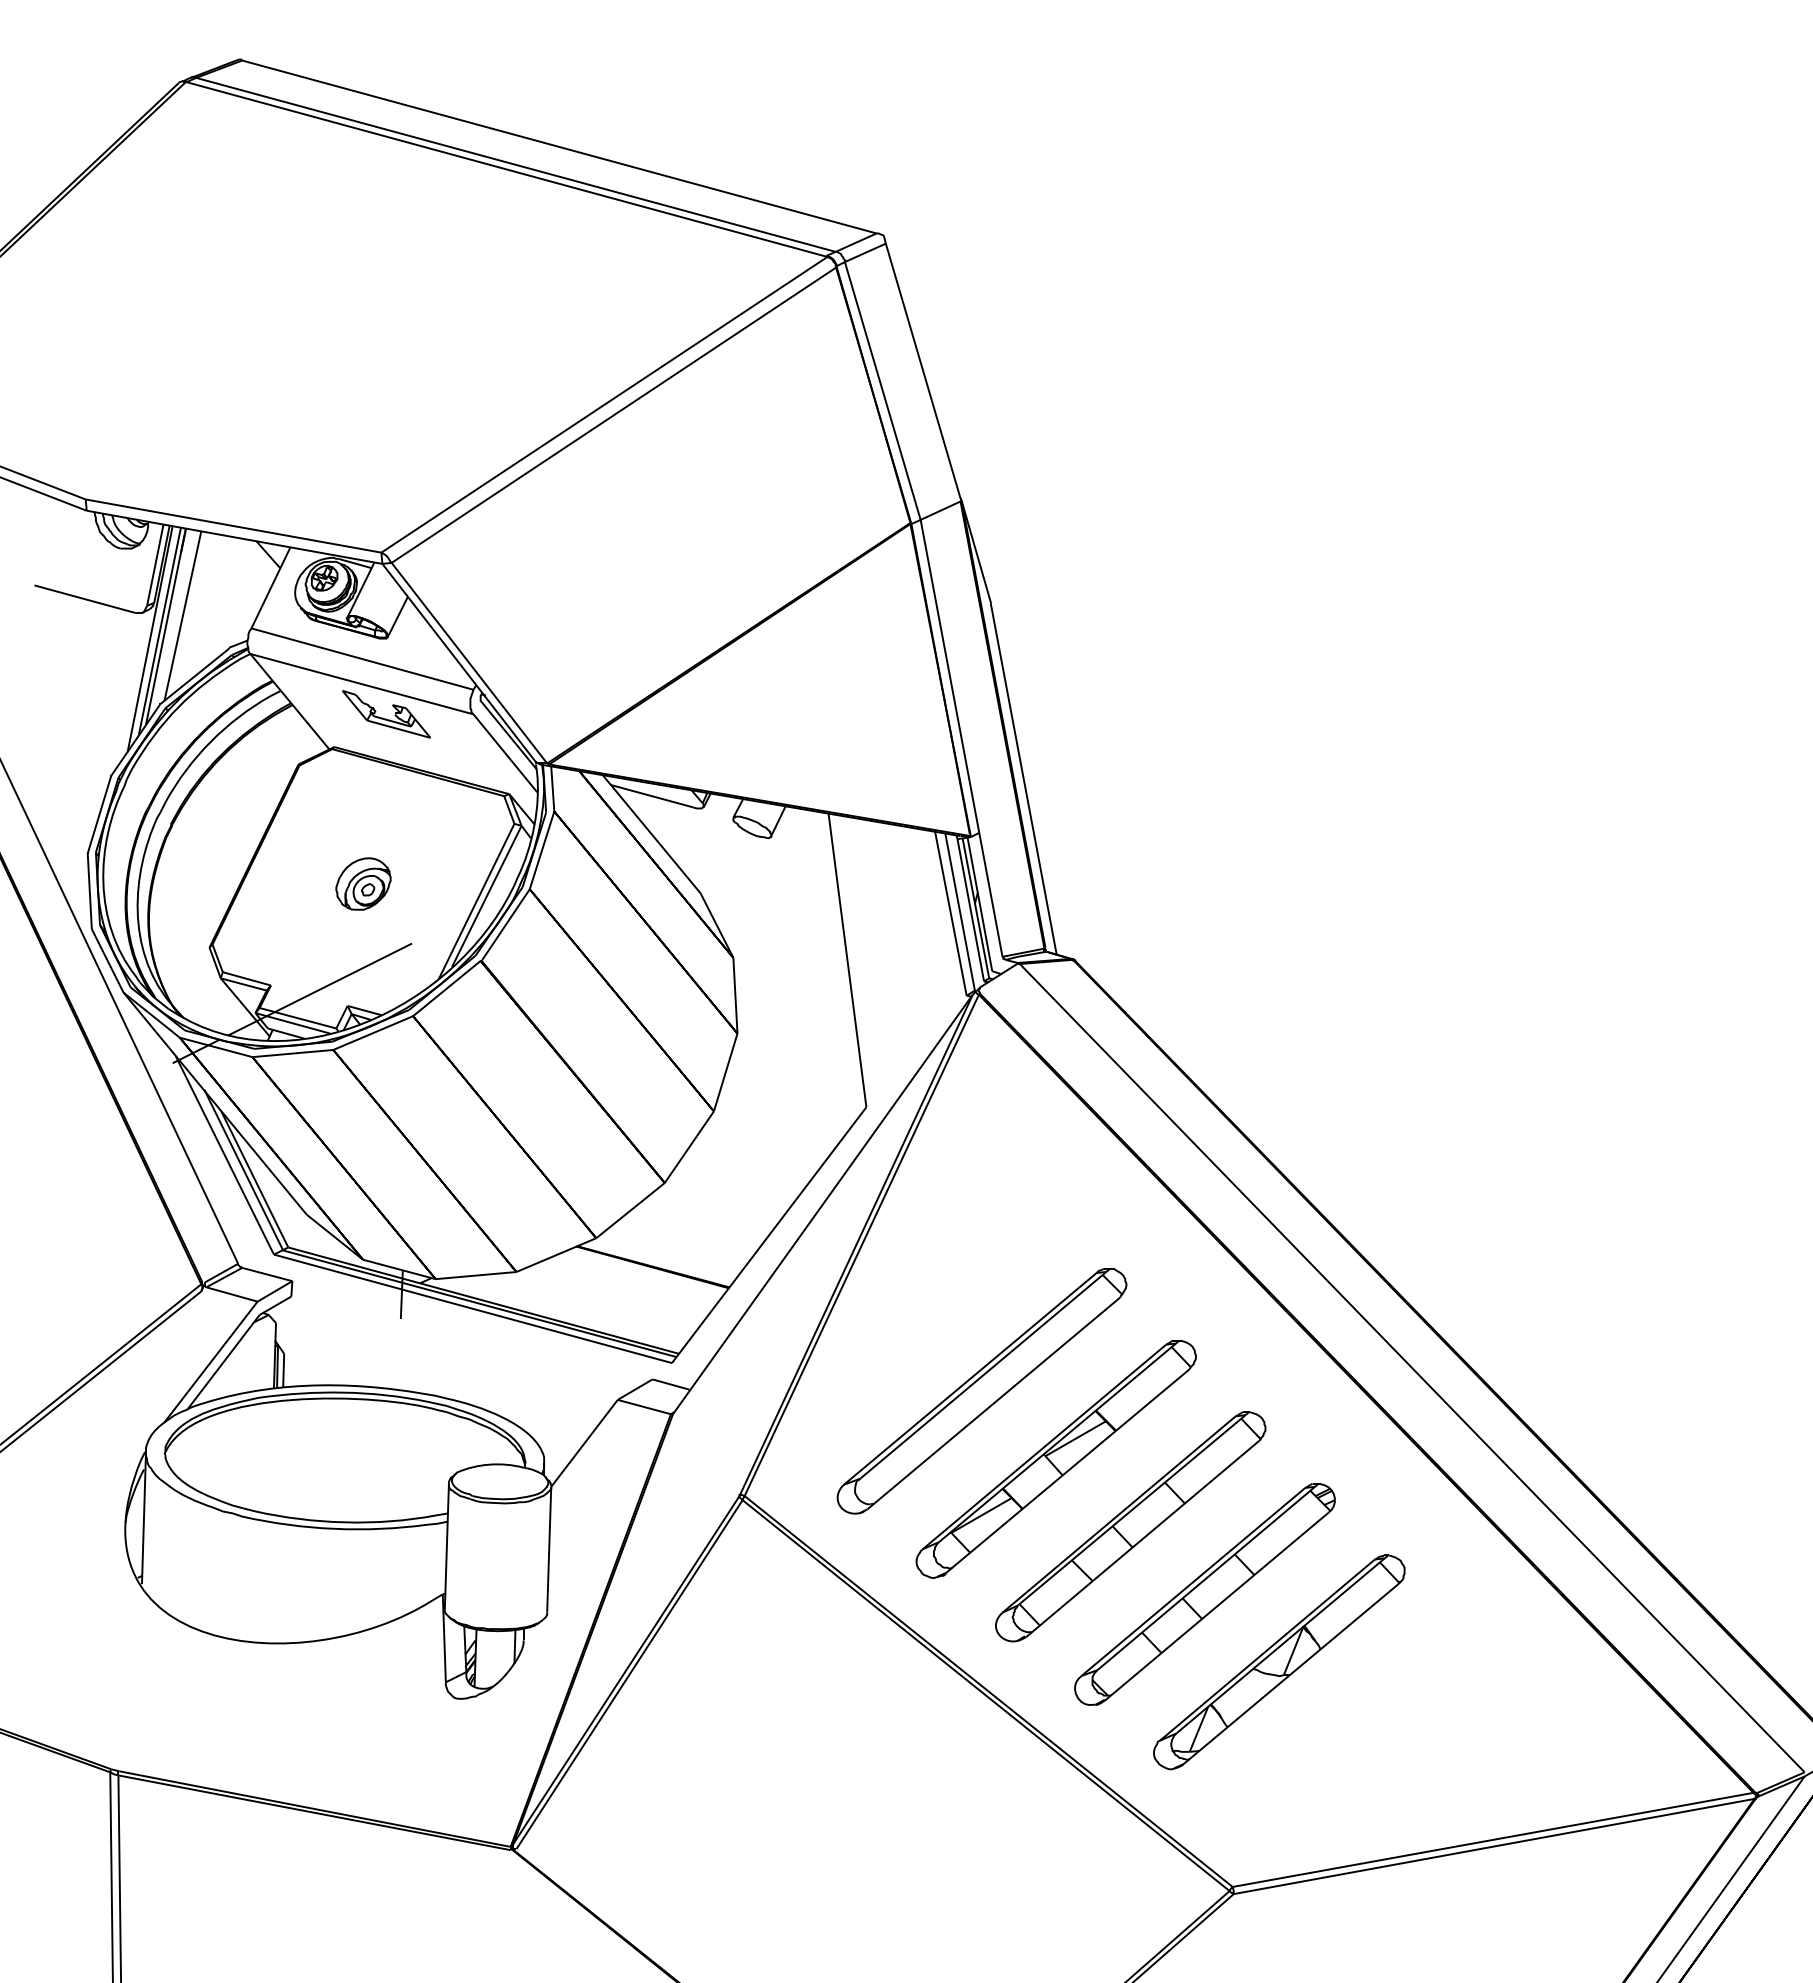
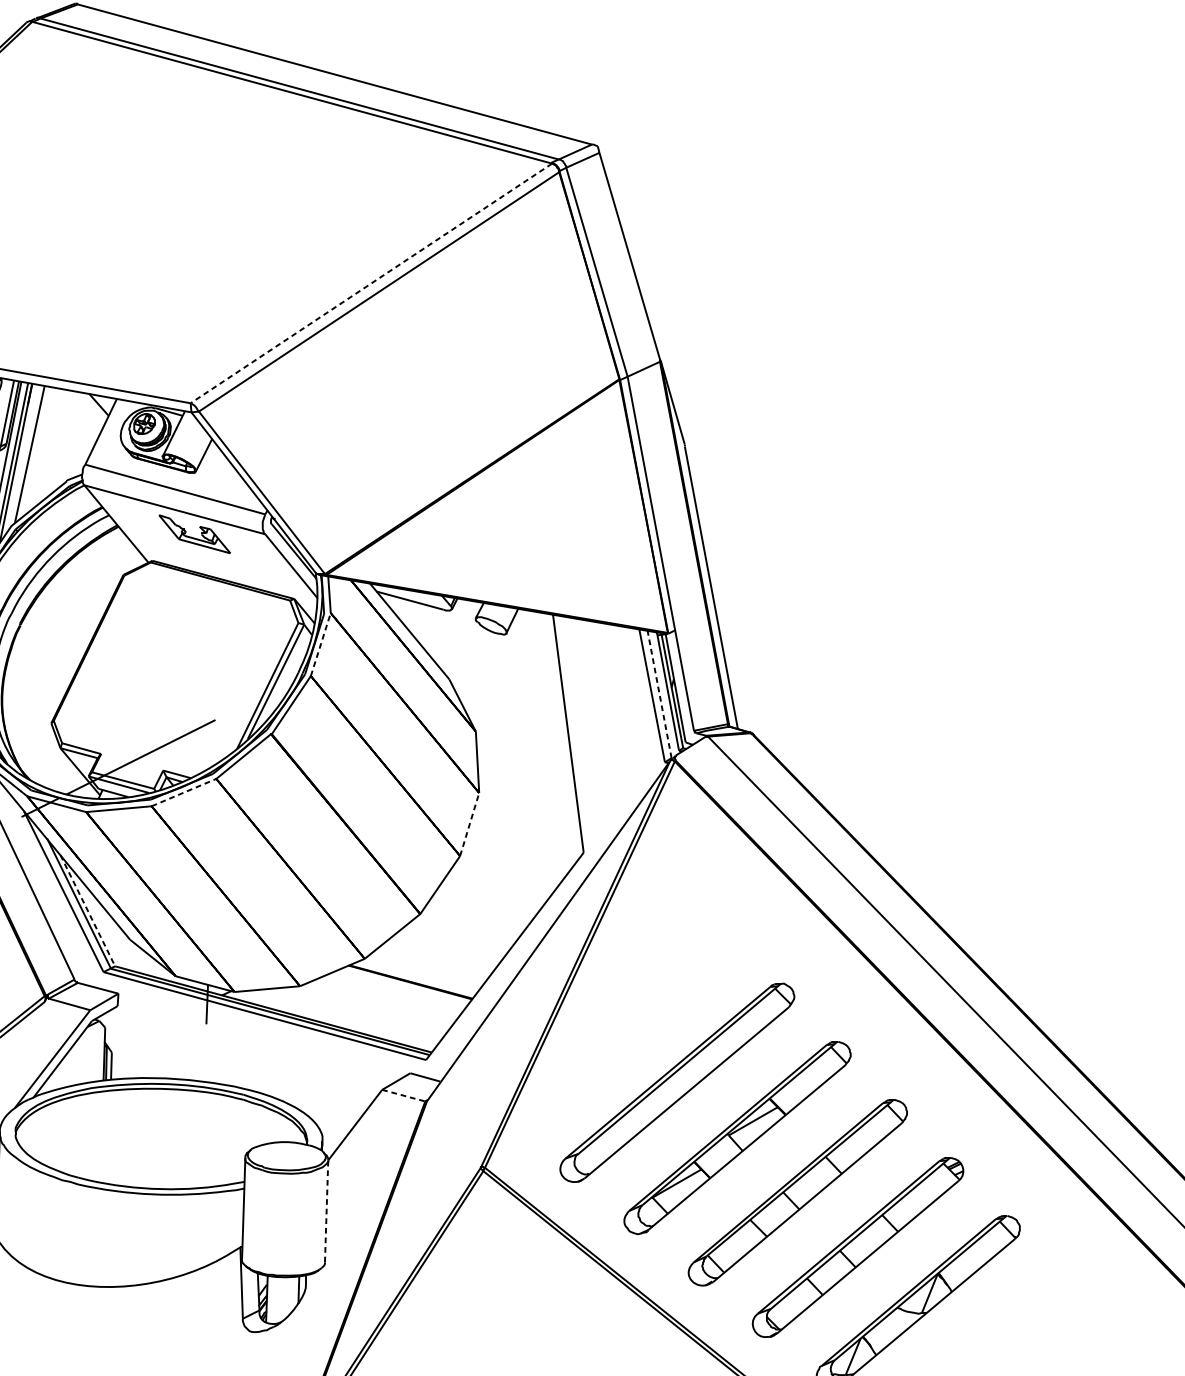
line: (604, 404) -> (371, 283), solid -> dashed
line: (542, 850) -> (321, 644), solid -> dashed
part: (363, 883) -> (176, 671), removed
line: (959, 911) -> (659, 694), solid -> dashed
line: (373, 1032) -> (184, 792), solid -> dashed
line: (725, 1072) -> (469, 824), solid -> dashed
line: (254, 1179) -> (87, 911), solid -> dashed
line: (644, 1407) -> (403, 1096), solid -> dashed
line: (549, 1549) -> (326, 1211), solid -> dashed

